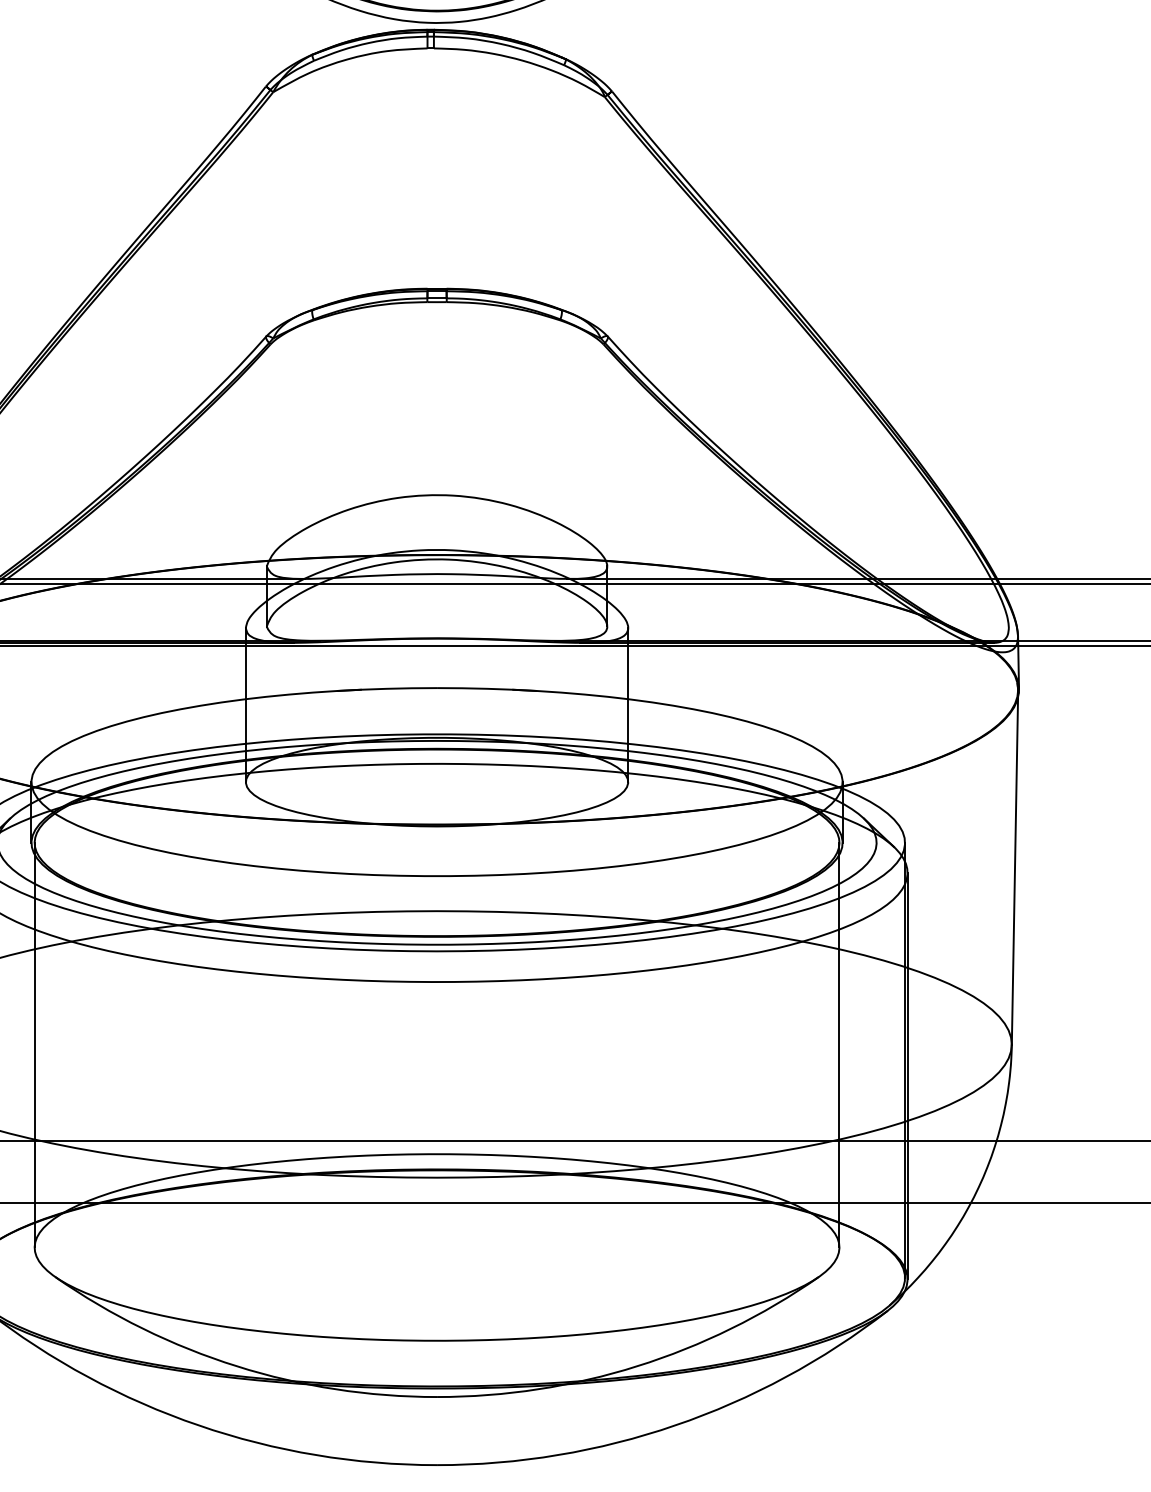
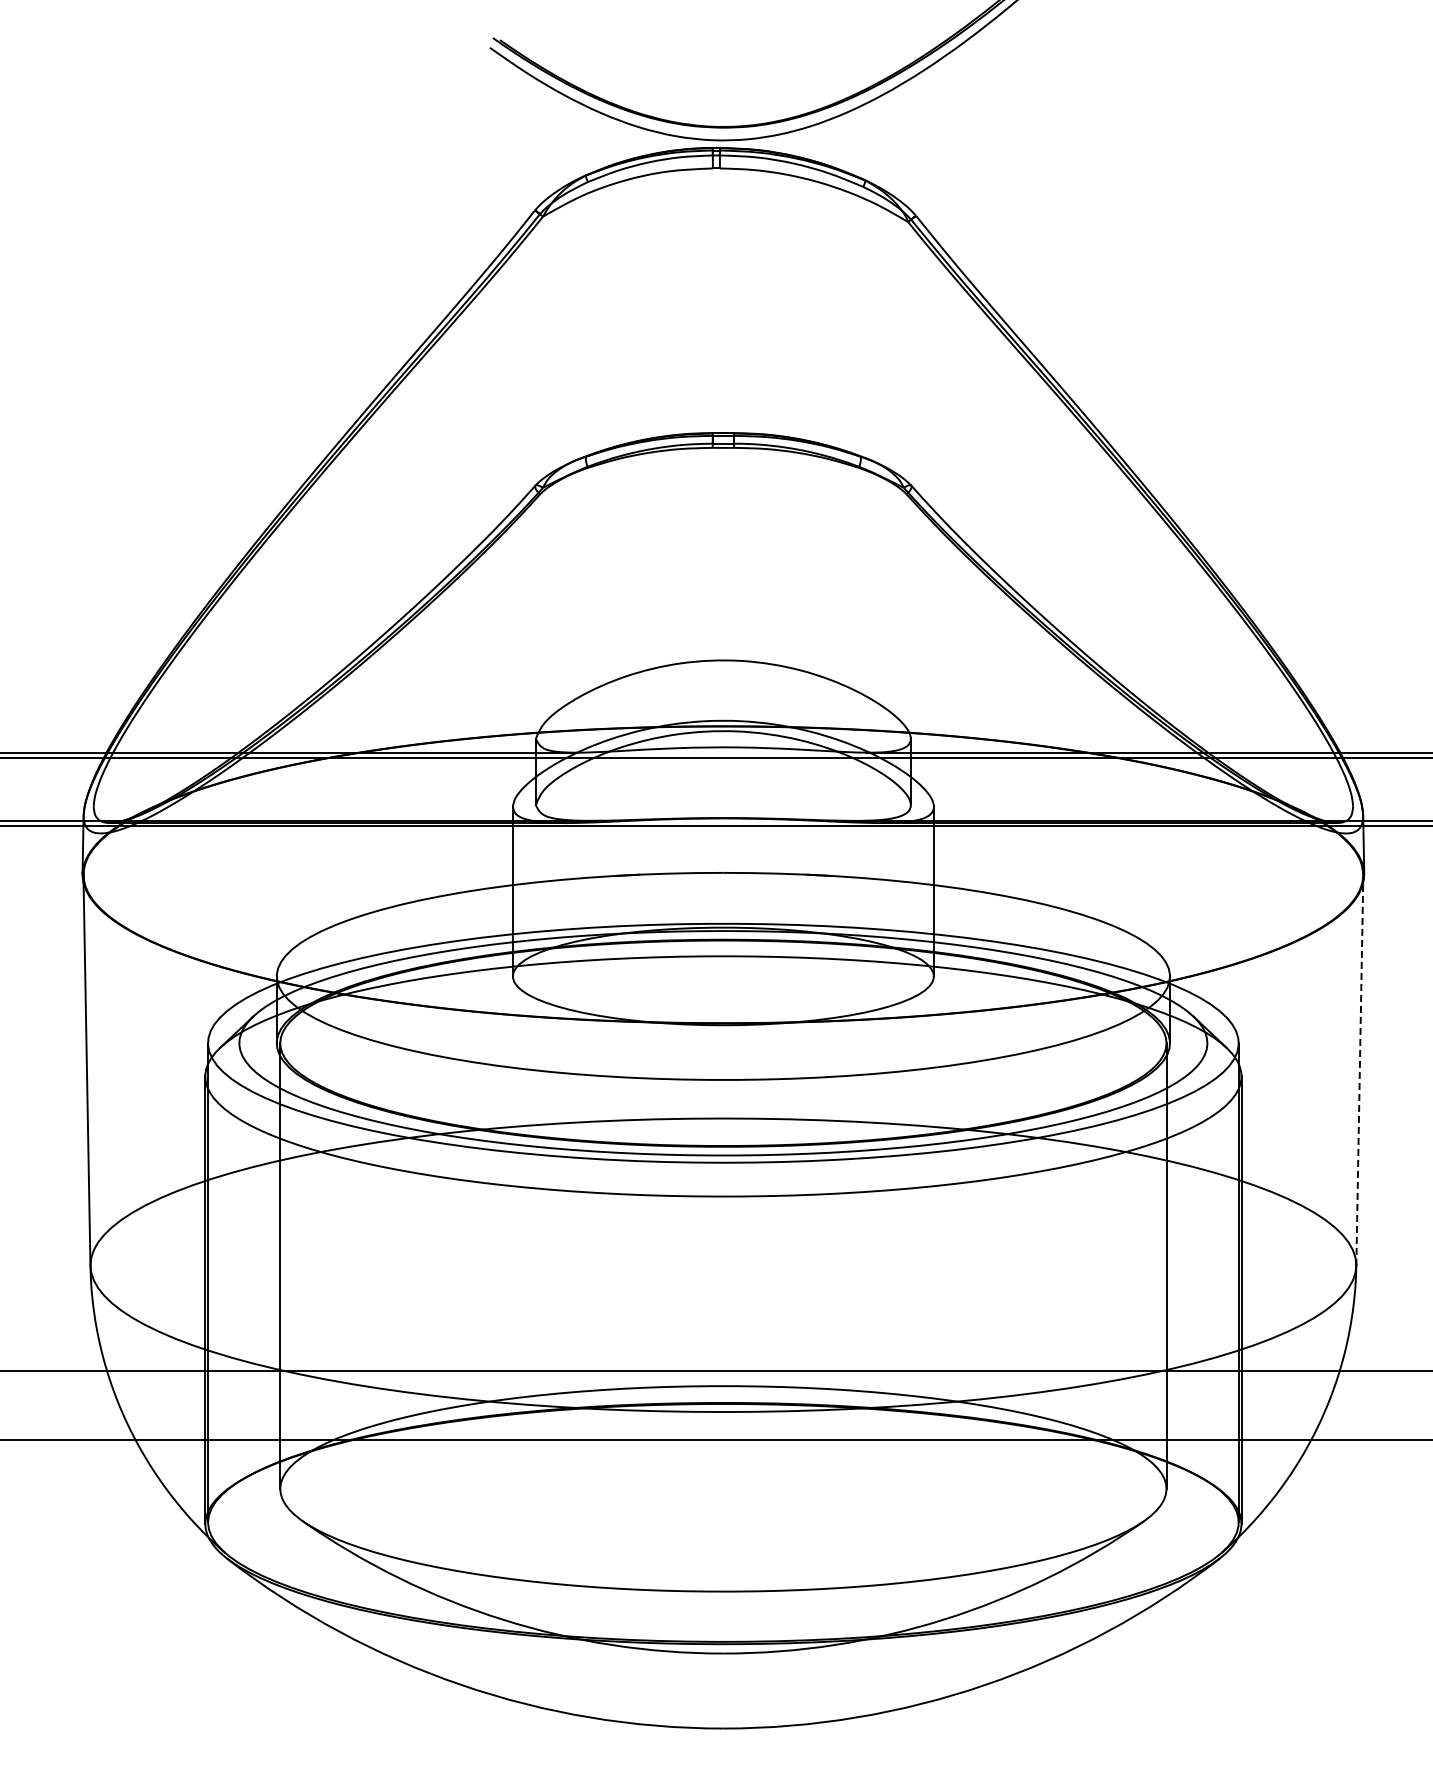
line: (1014, 867) -> (1359, 1070), solid -> dashed

